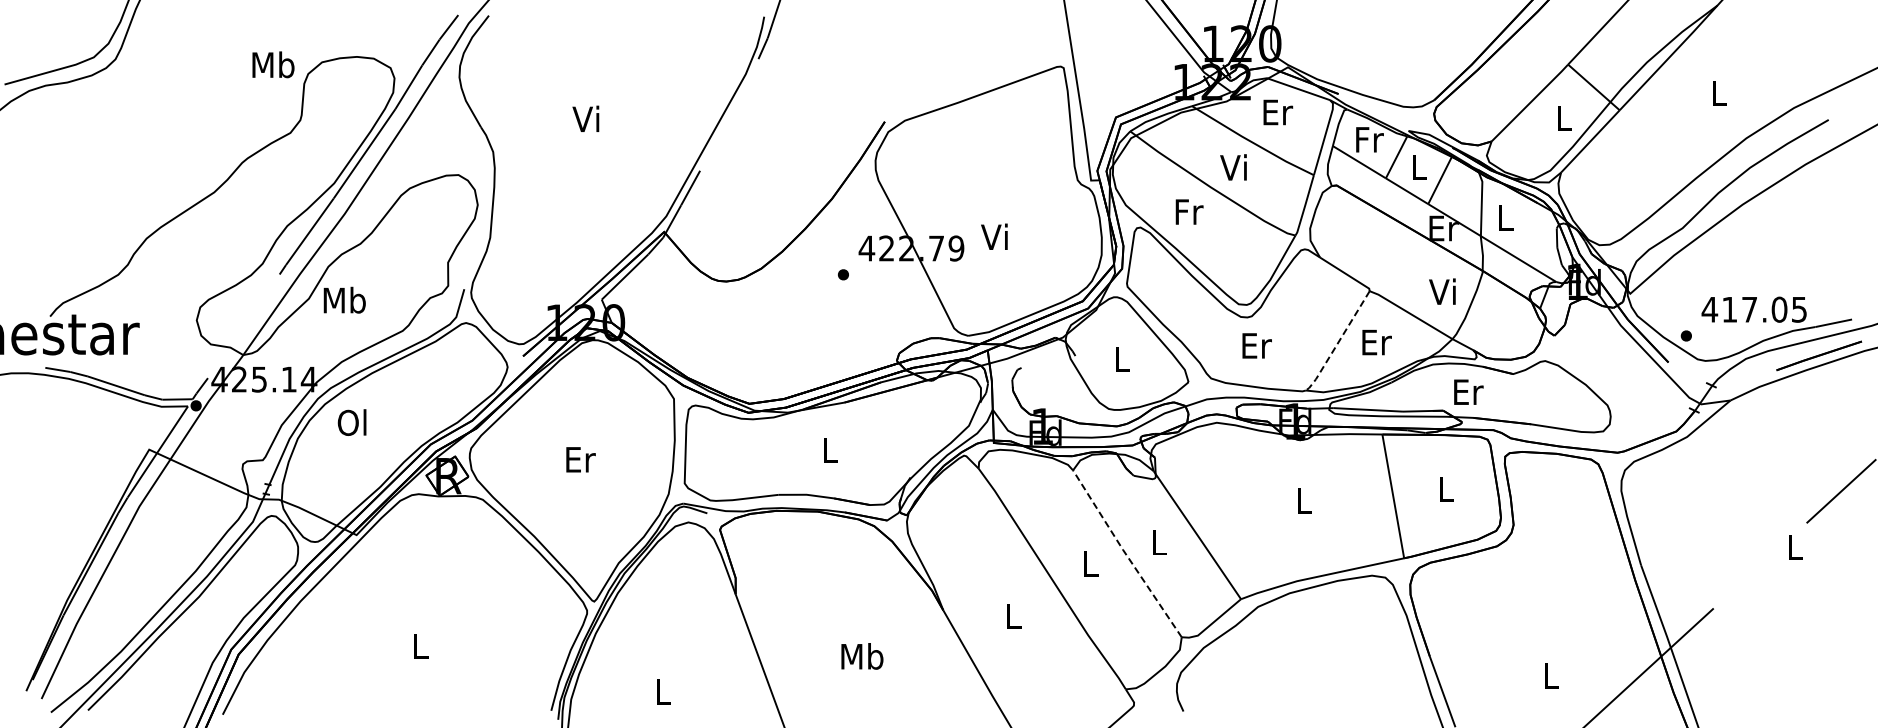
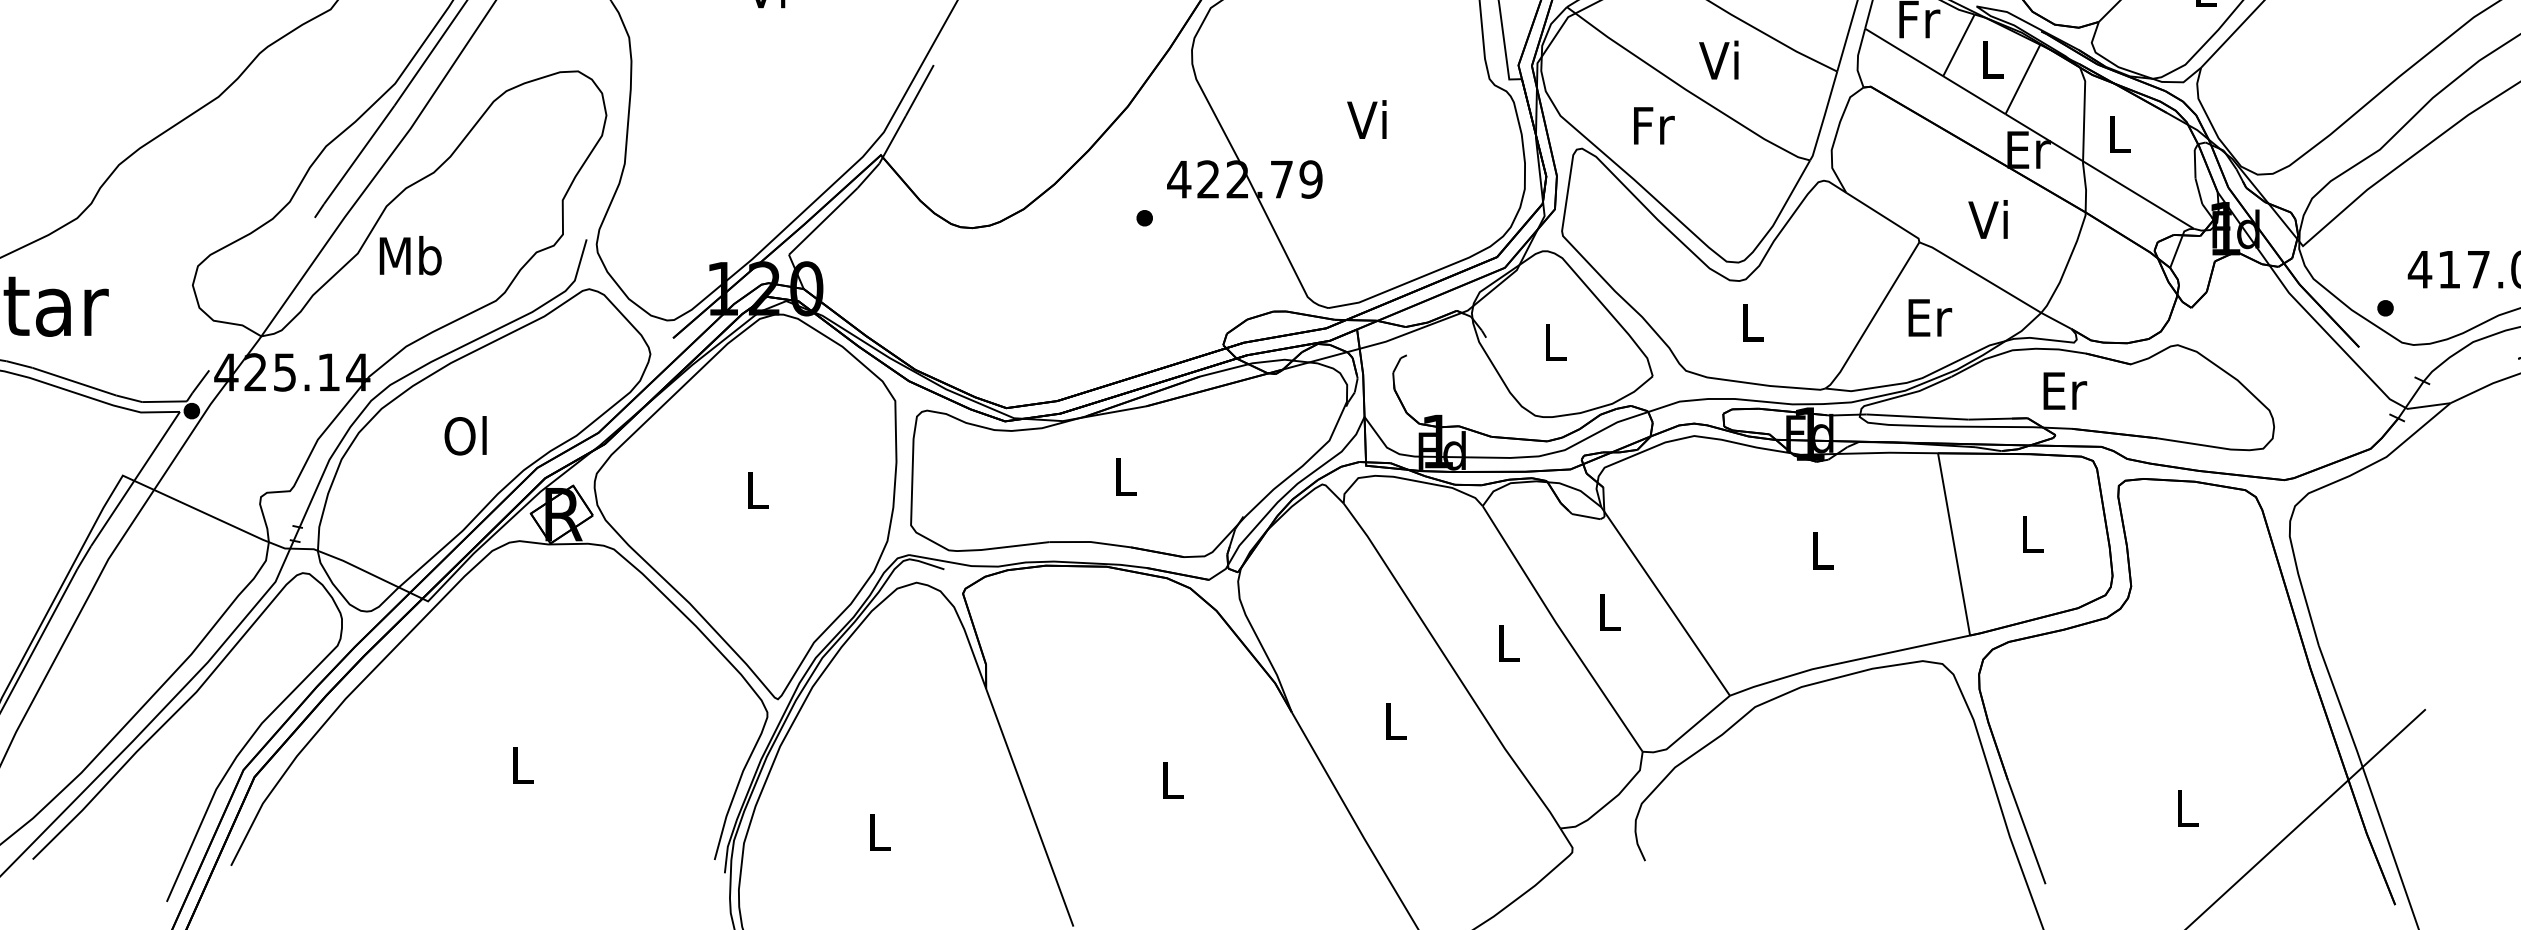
text: (994, 236) -> (1367, 119), moved
text: (1442, 291) -> (1988, 219), moved
line: (1338, 342) -> (1873, 317), dashed -> solid
text: (1256, 345) -> (1752, 322), Er -> L
text: (351, 422) -> (464, 435), moved
text: (580, 459) -> (757, 490), Er -> L
line: (1125, 553) -> (1559, 628), dashed -> solid
text: (862, 656) -> (1172, 780), Mb -> L

